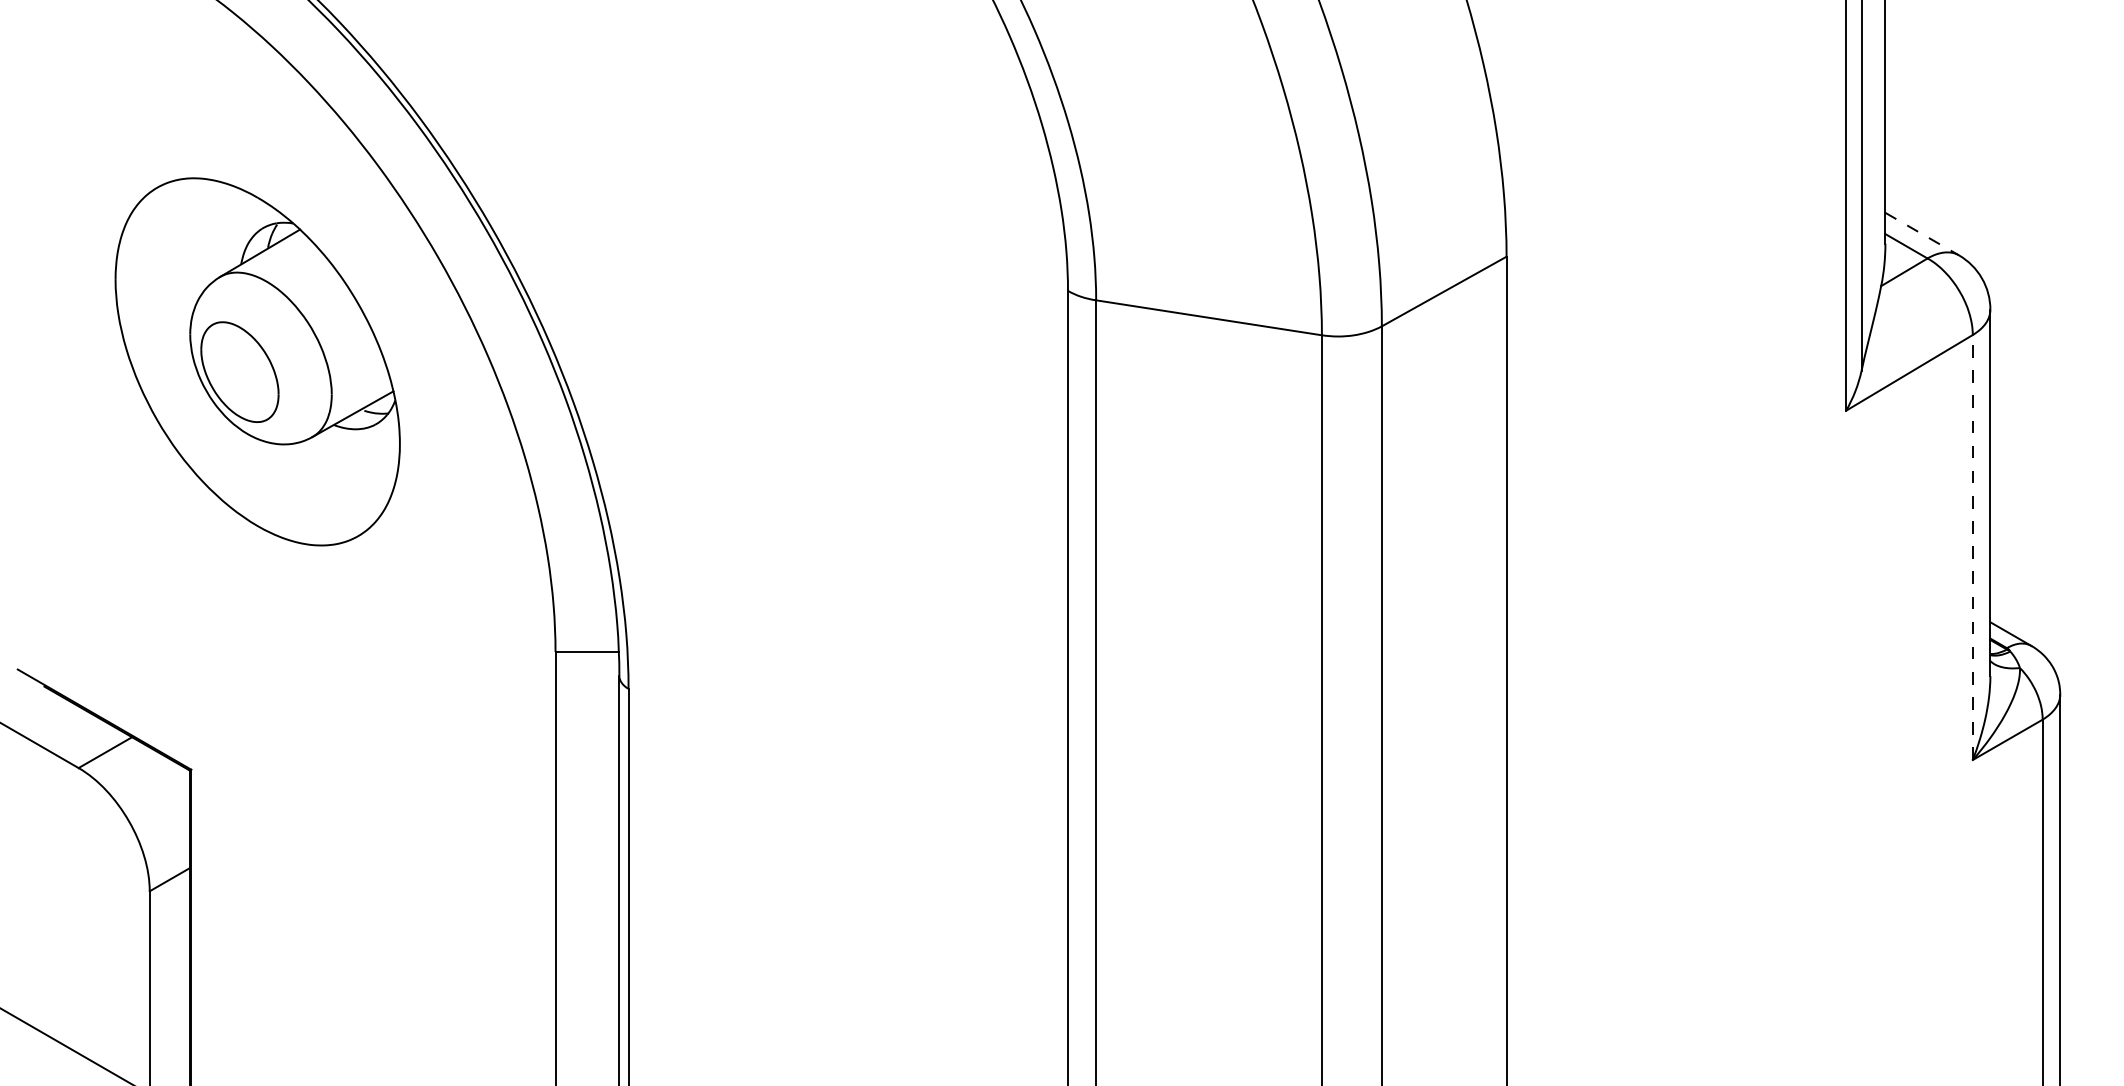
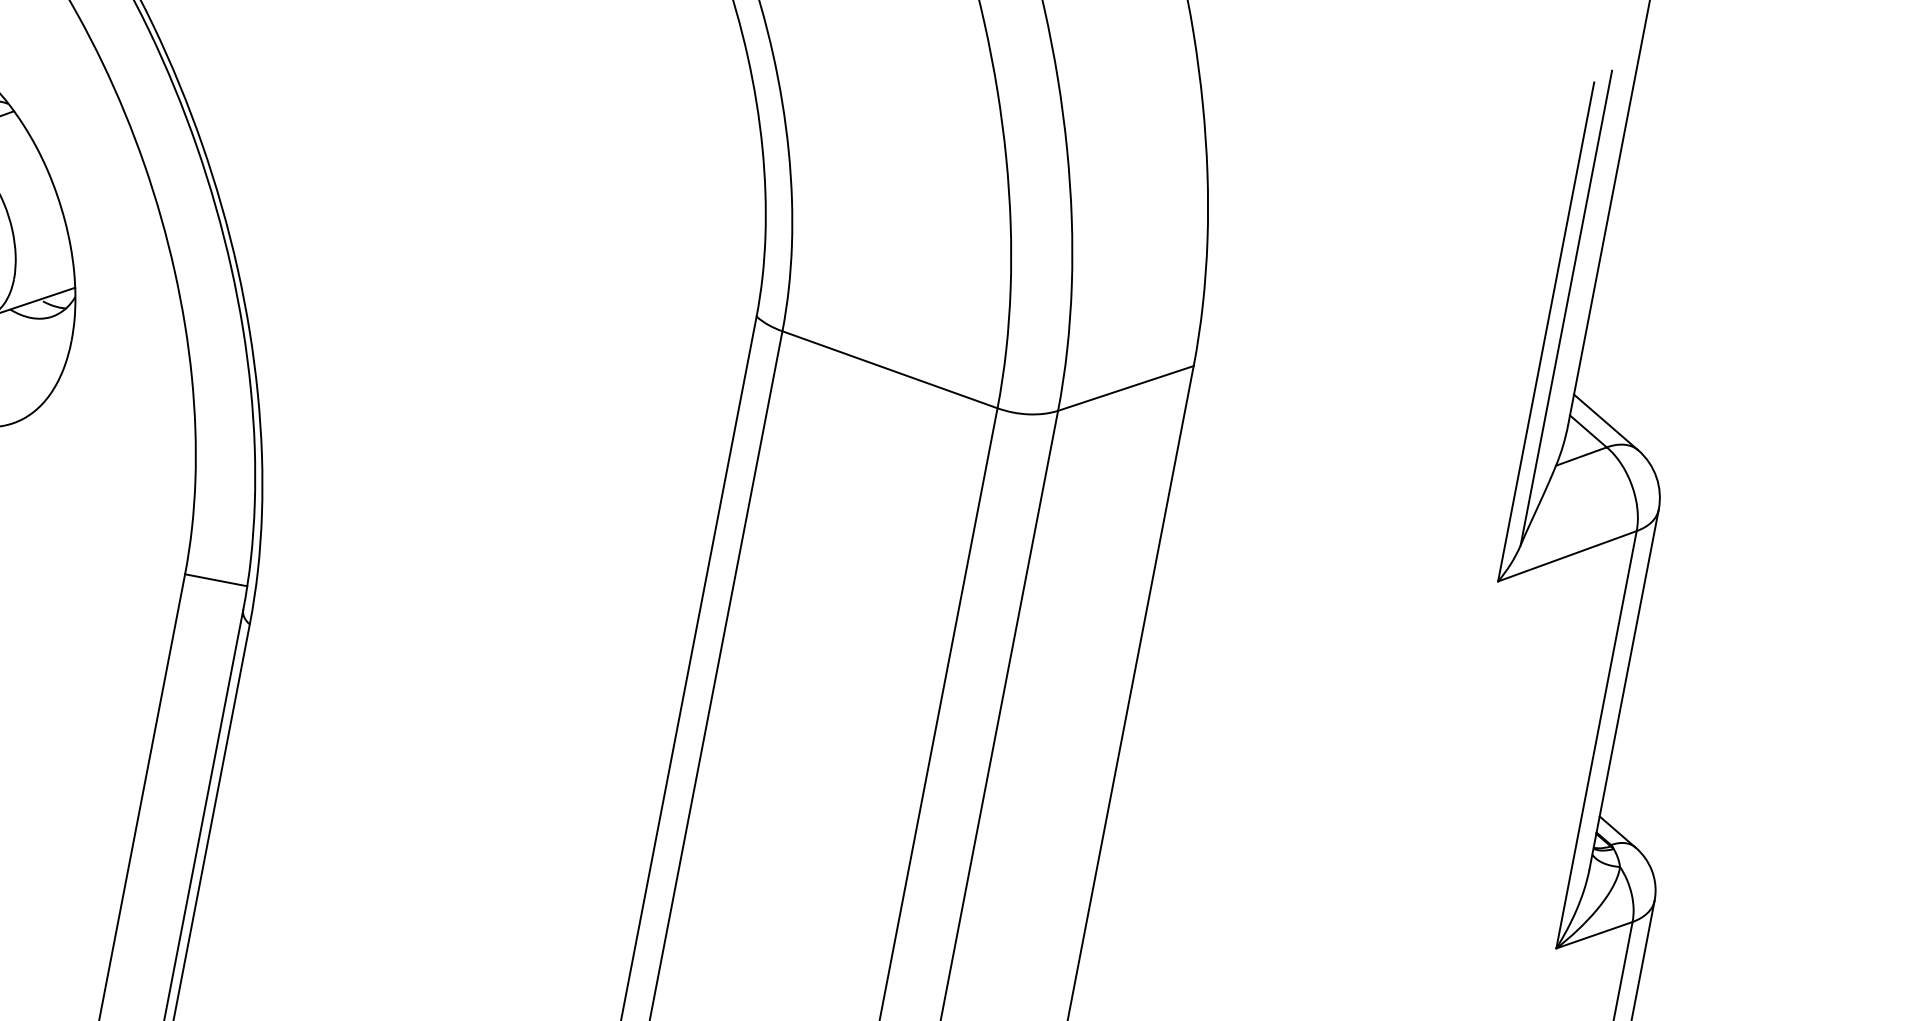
line: (1922, 234) -> (1606, 422), dashed -> solid
line: (1972, 547) -> (1596, 739), dashed -> solid

